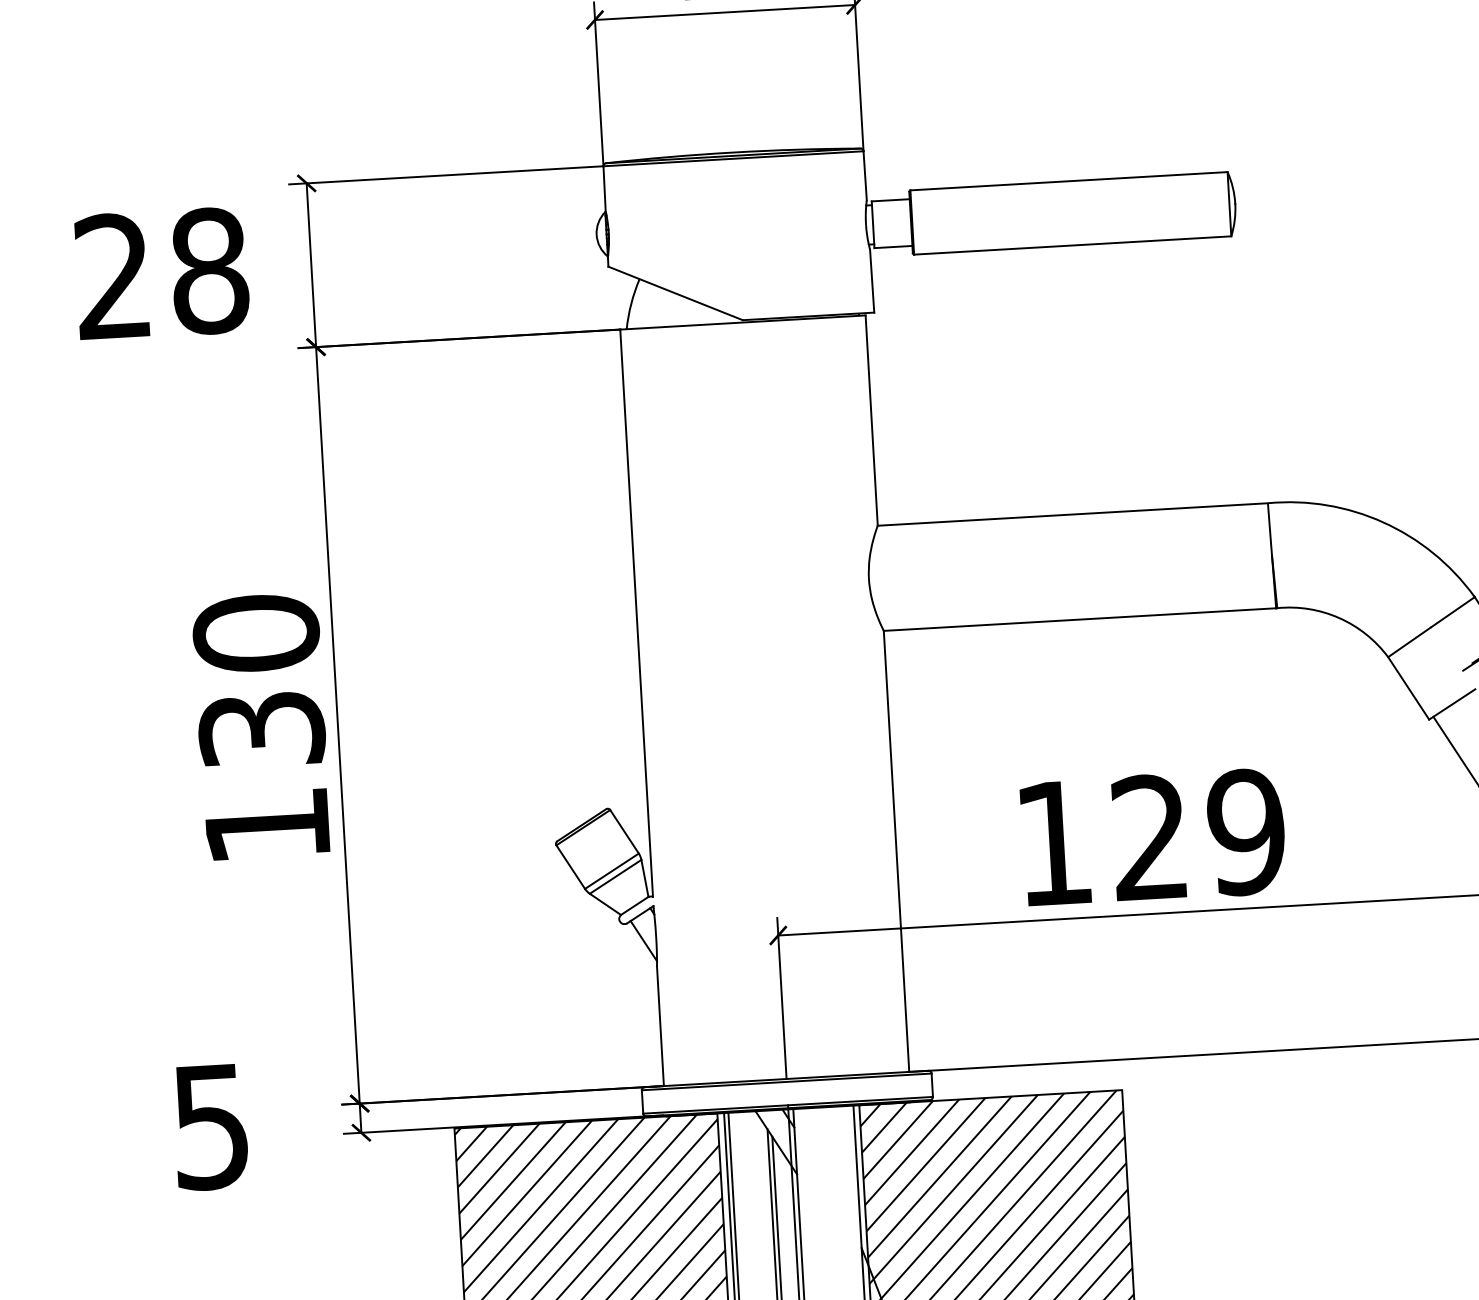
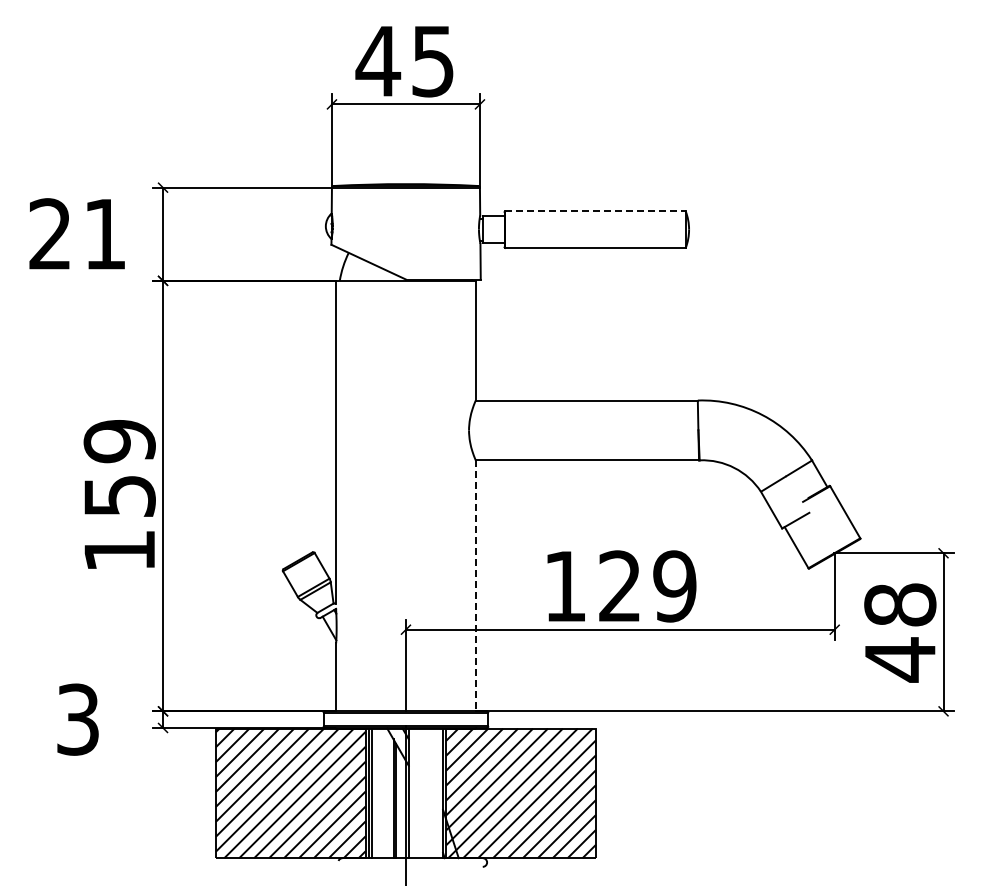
line: (1070, 181) -> (596, 211), solid -> dashed
text: (208, 271) -> (104, 234), 28 -> 21
text: (258, 679) -> (119, 467), 130 -> 159
line: (896, 852) -> (475, 586), solid -> dashed
text: (210, 1126) -> (77, 719), 5 -> 3

